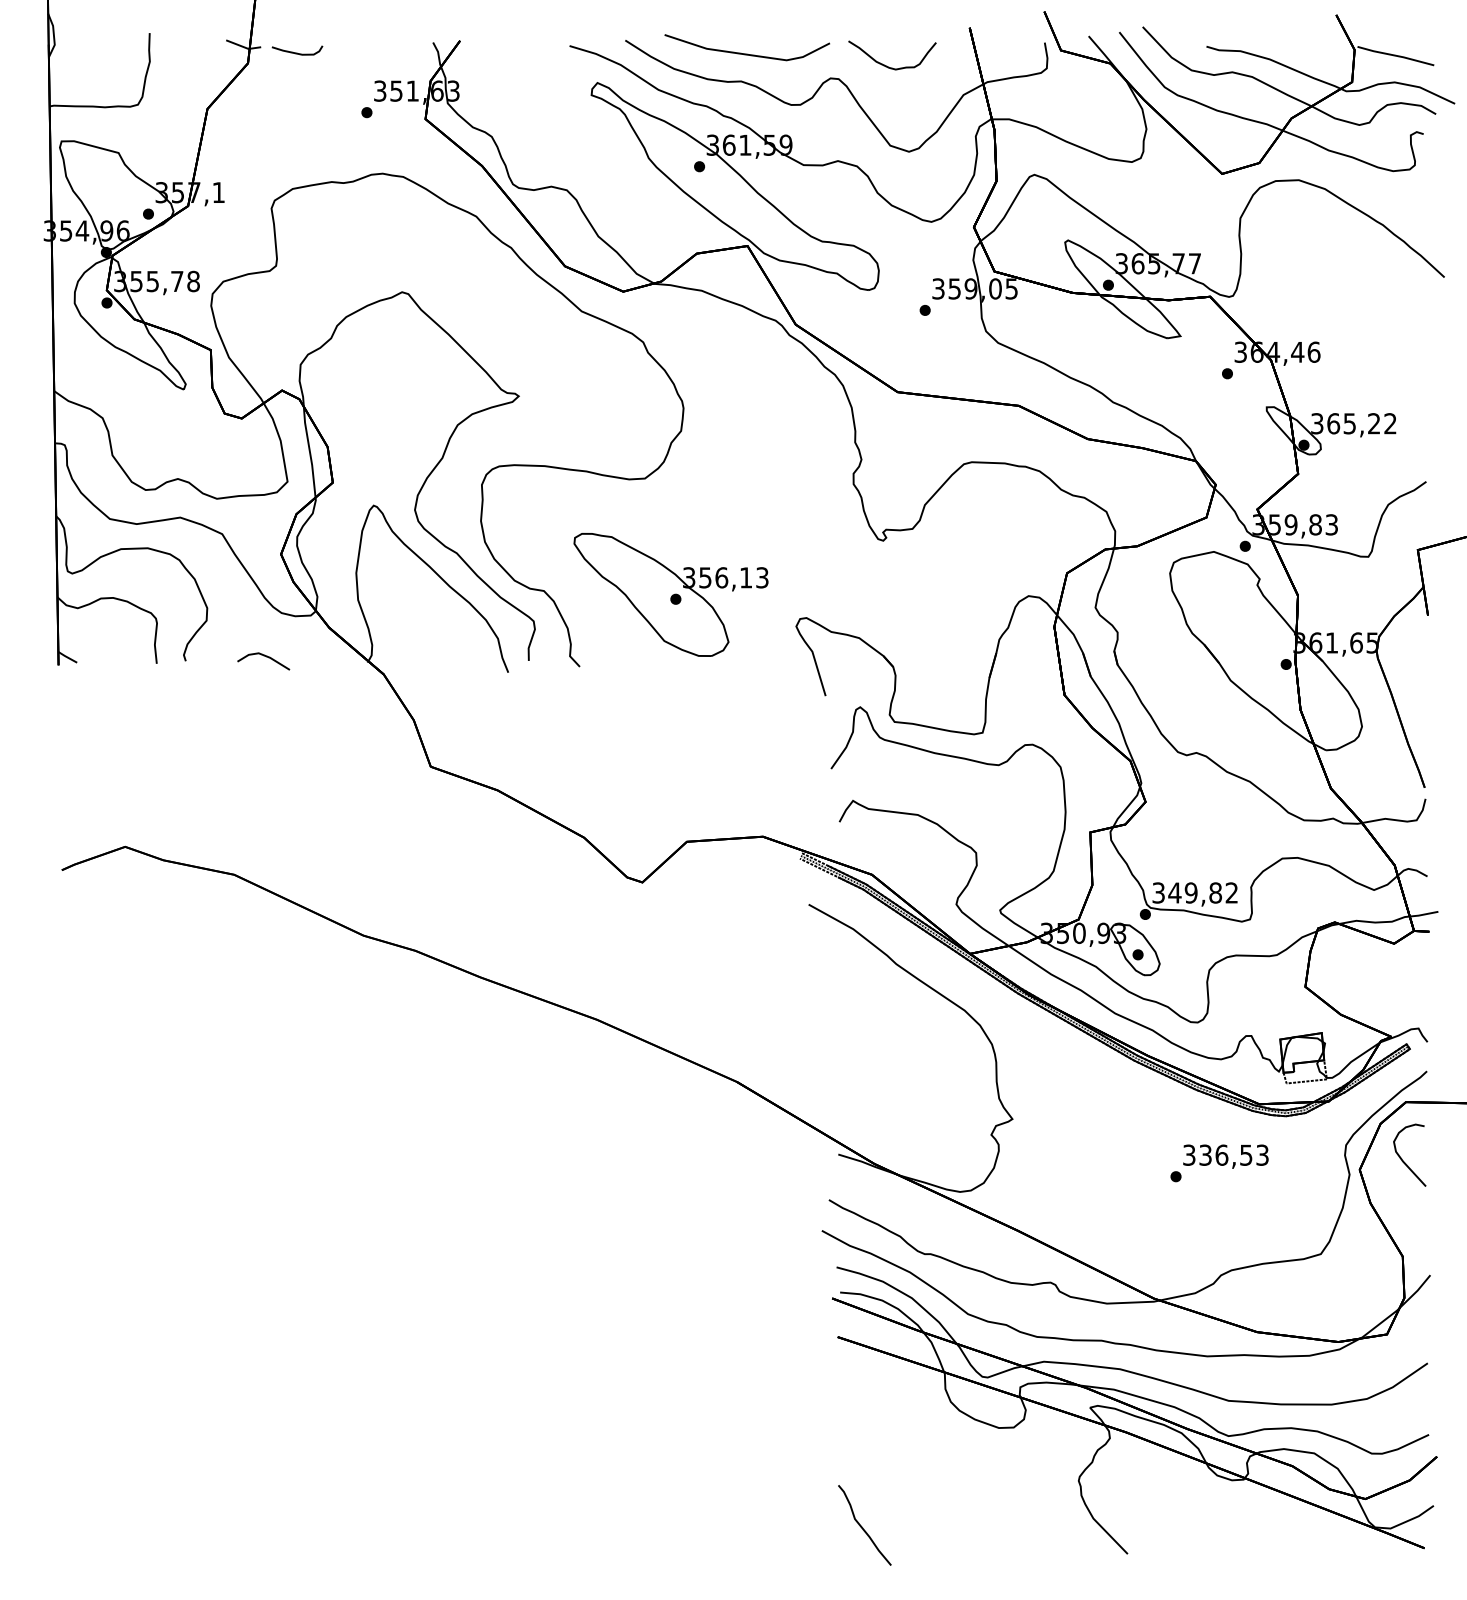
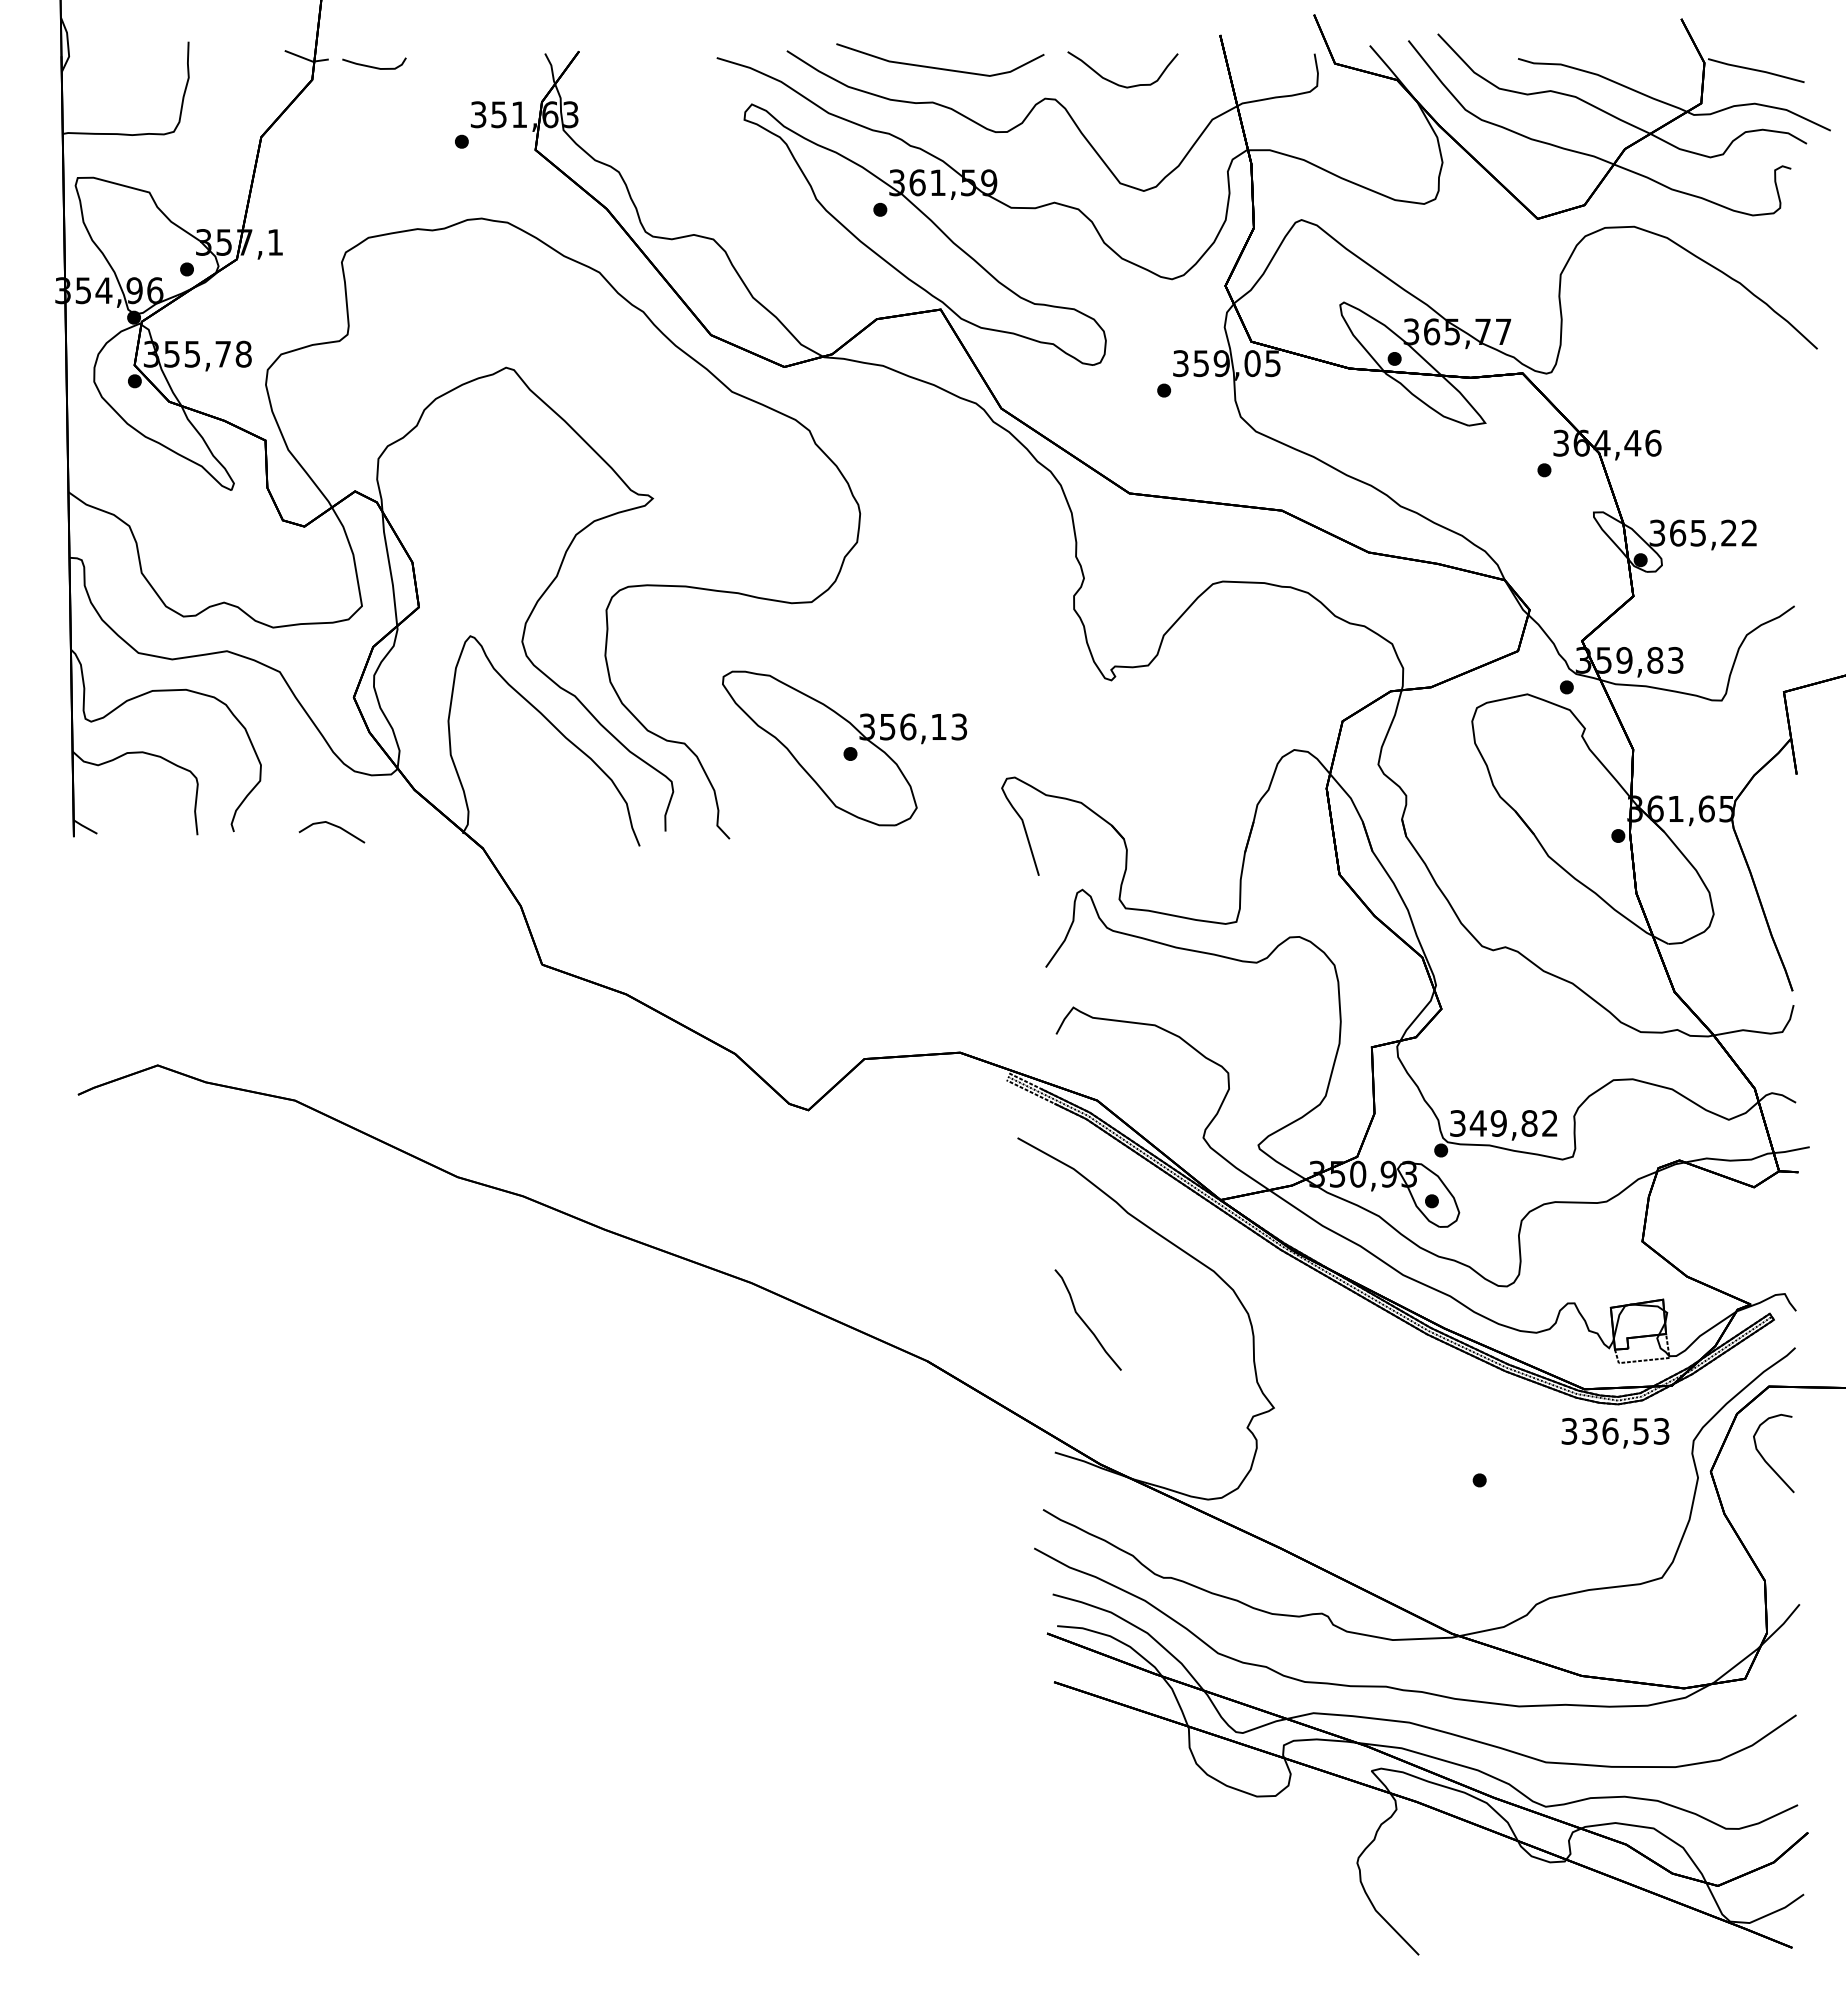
text: (1225, 1156) -> (1615, 1433), moved
curve: (861, 1526) -> (1084, 1321), moved

